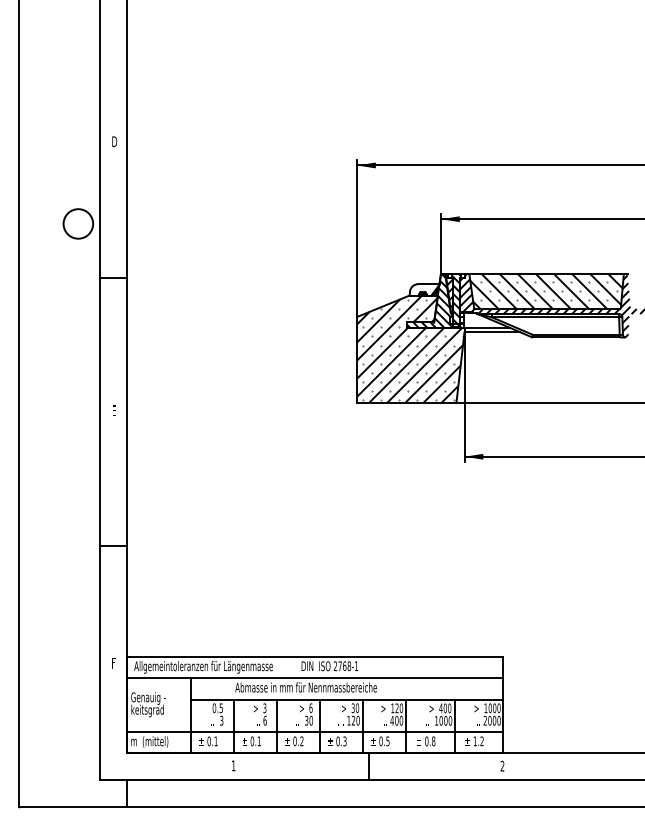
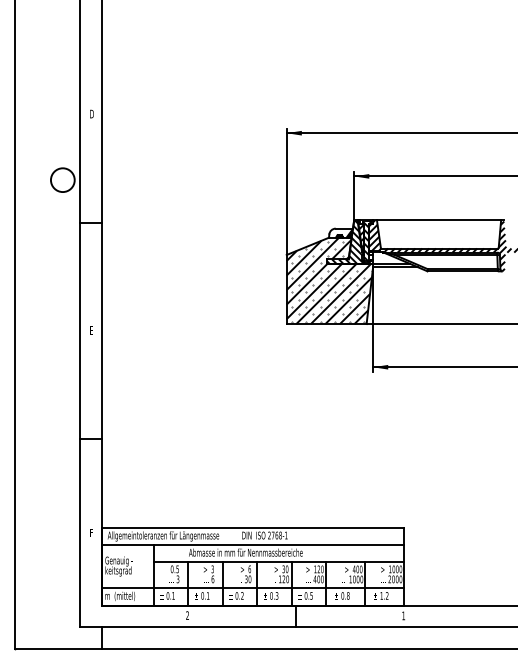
hatch: (546, 291) -> (438, 234), removed
text: (233, 765) -> (187, 615), 1 -> 2
text: (502, 765) -> (403, 615), 2 -> 1

